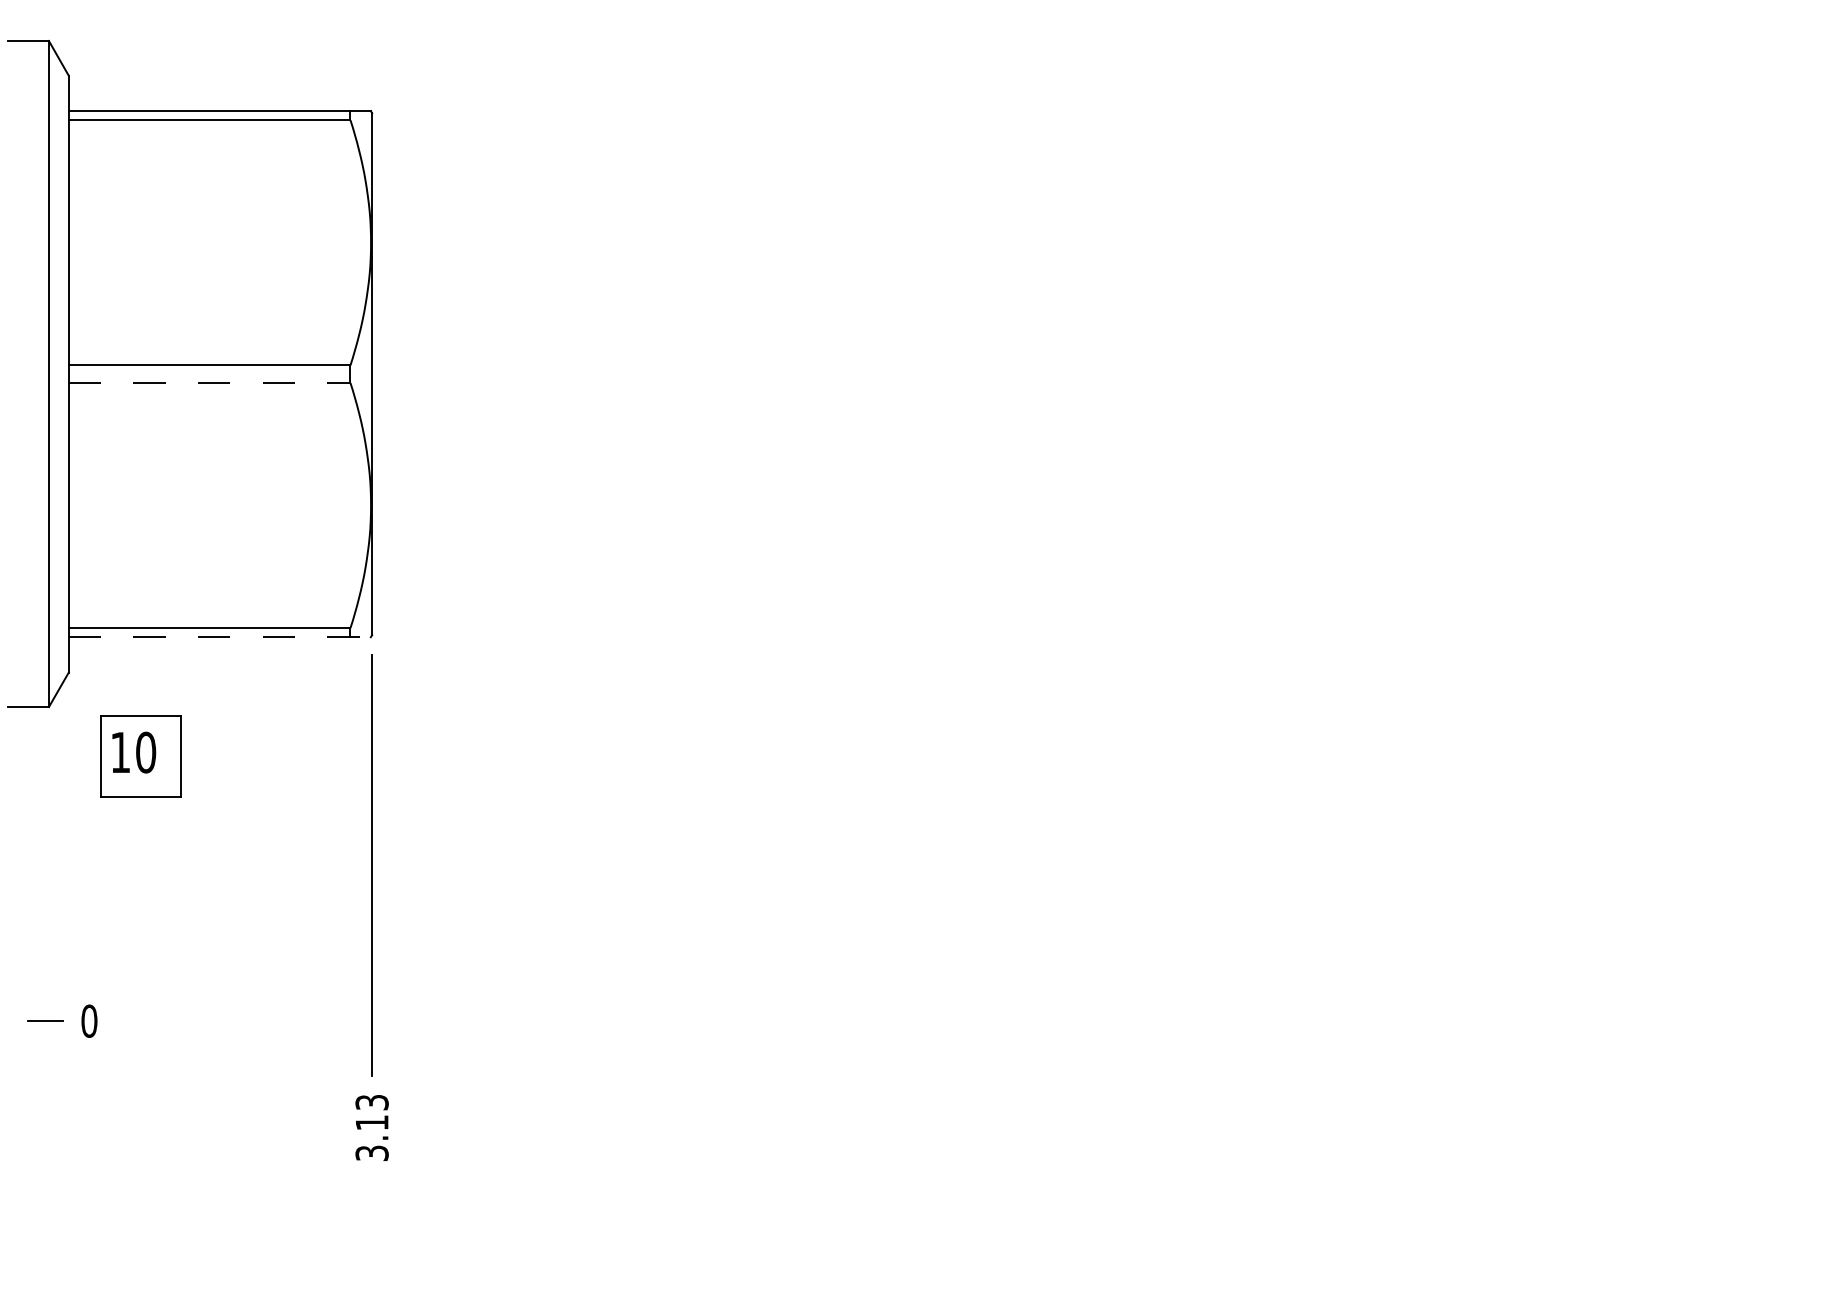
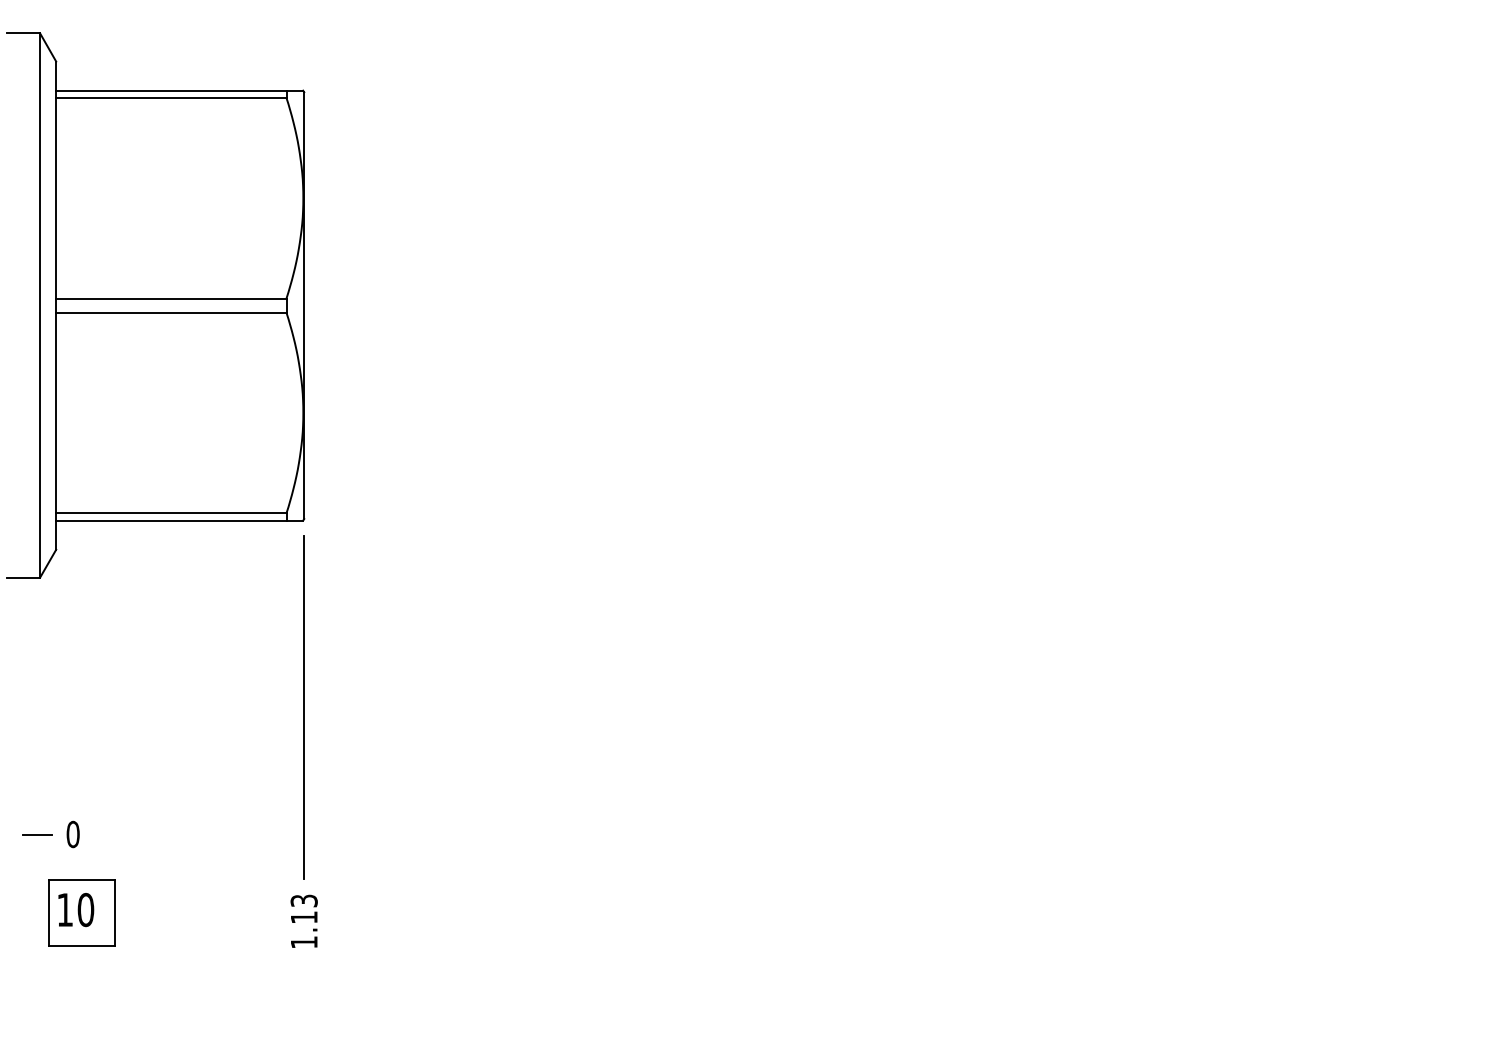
line: (209, 382) -> (171, 312), dashed -> solid
line: (220, 637) -> (180, 520), dashed -> solid
part: (140, 756) -> (81, 913), moved
text: (371, 1152) -> (303, 941), 3.13 -> 1.13

